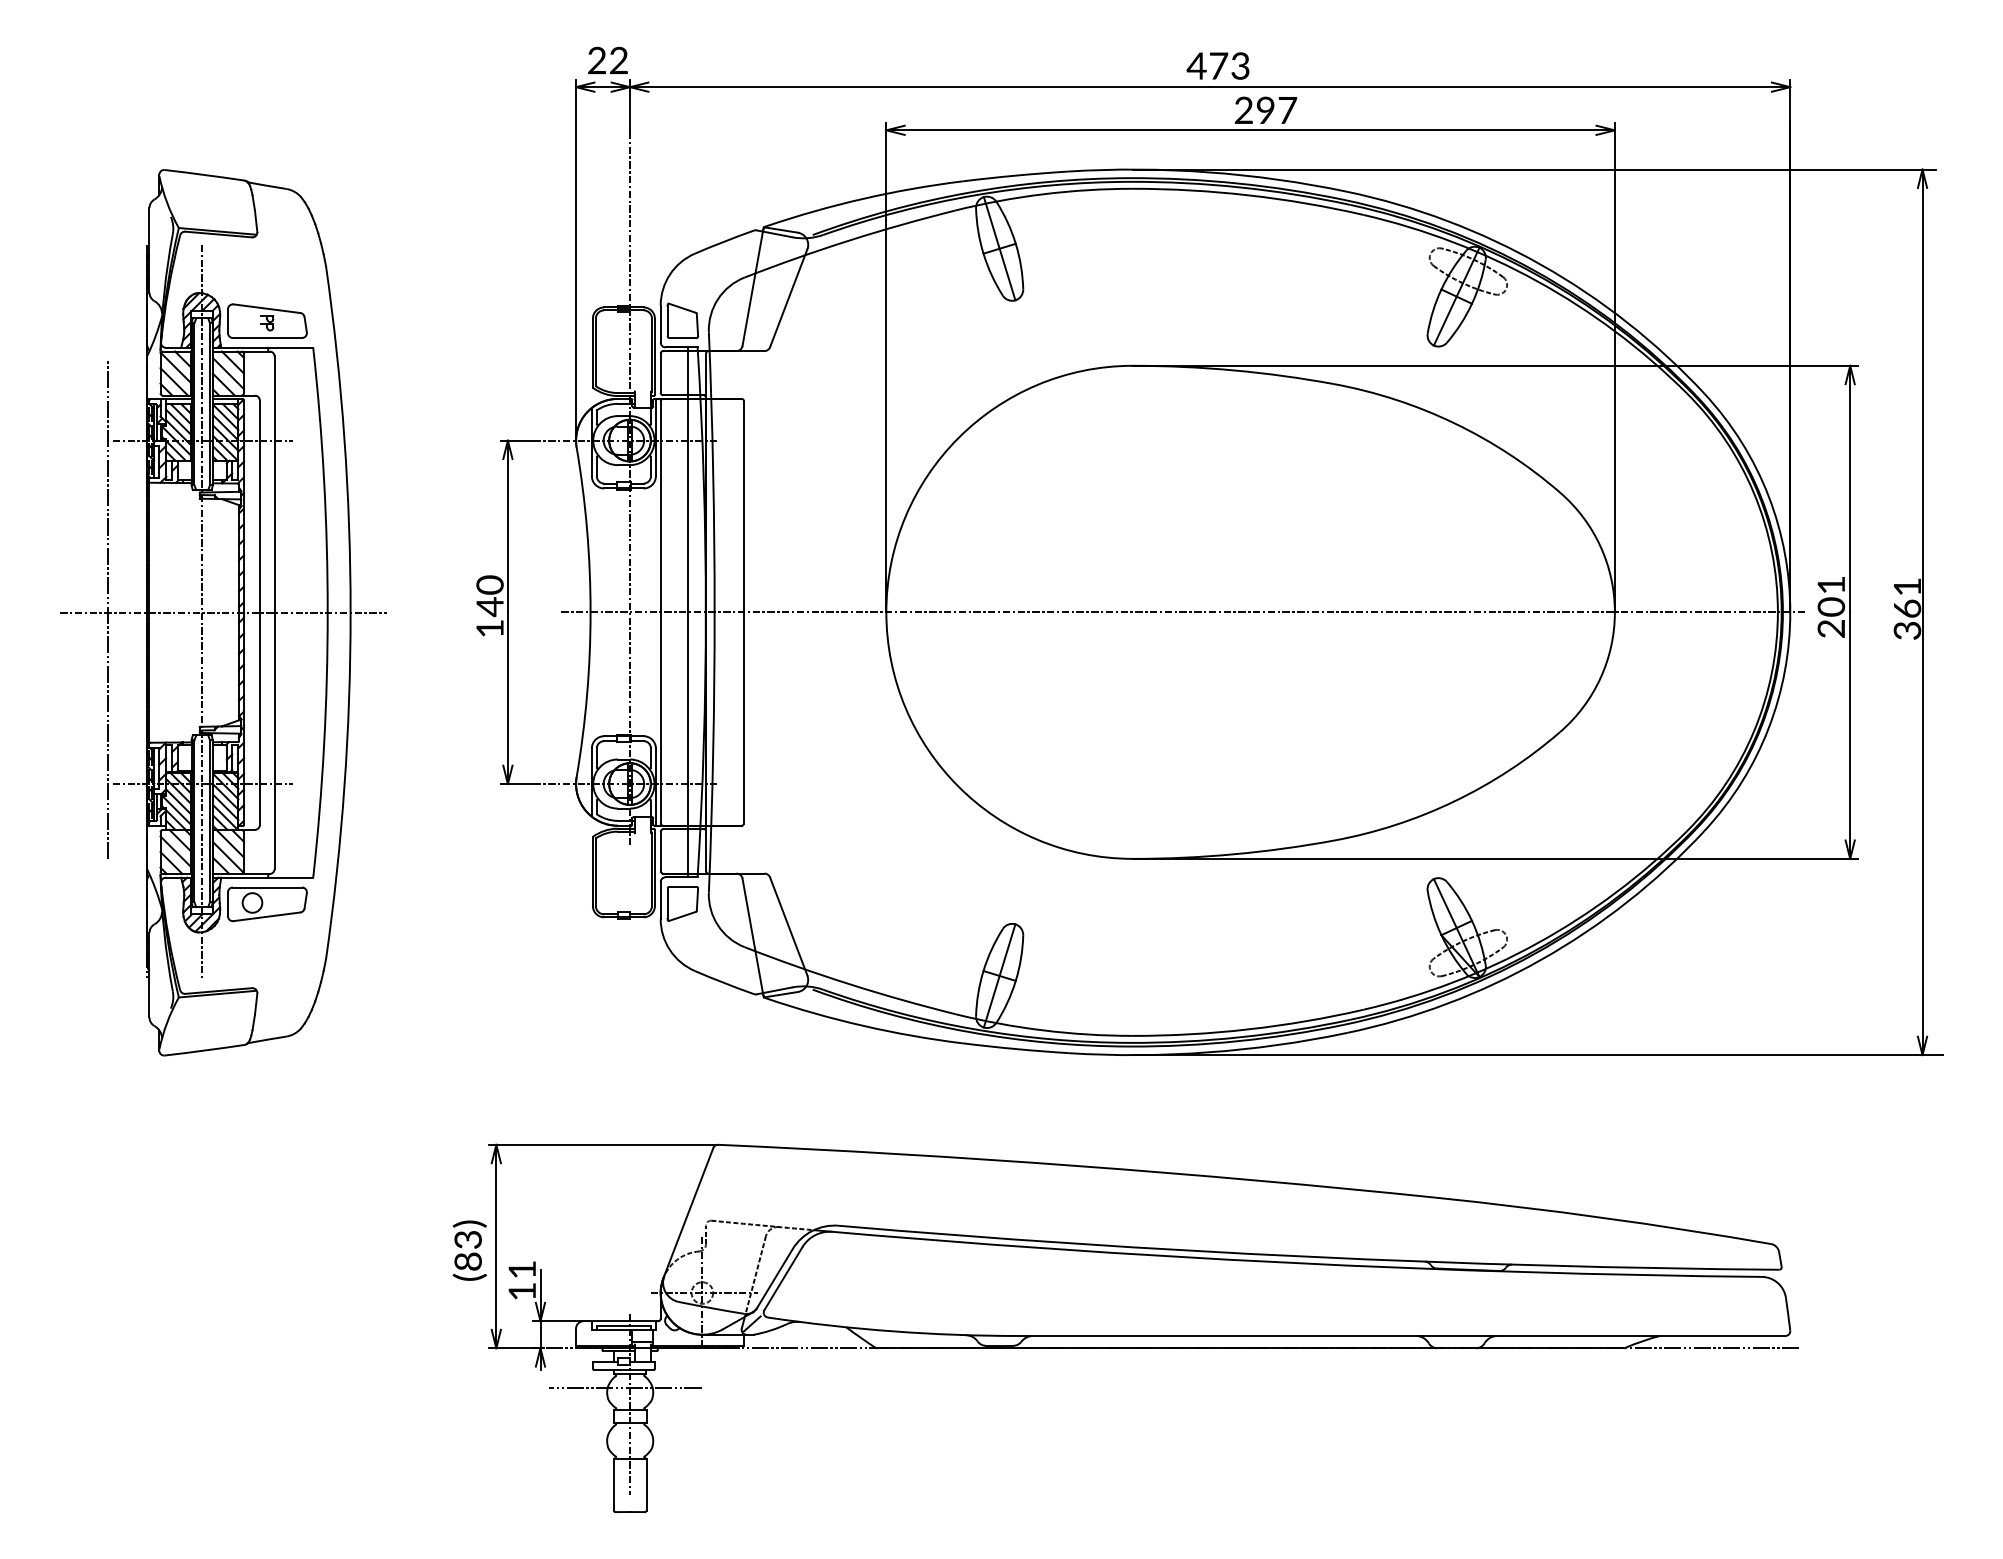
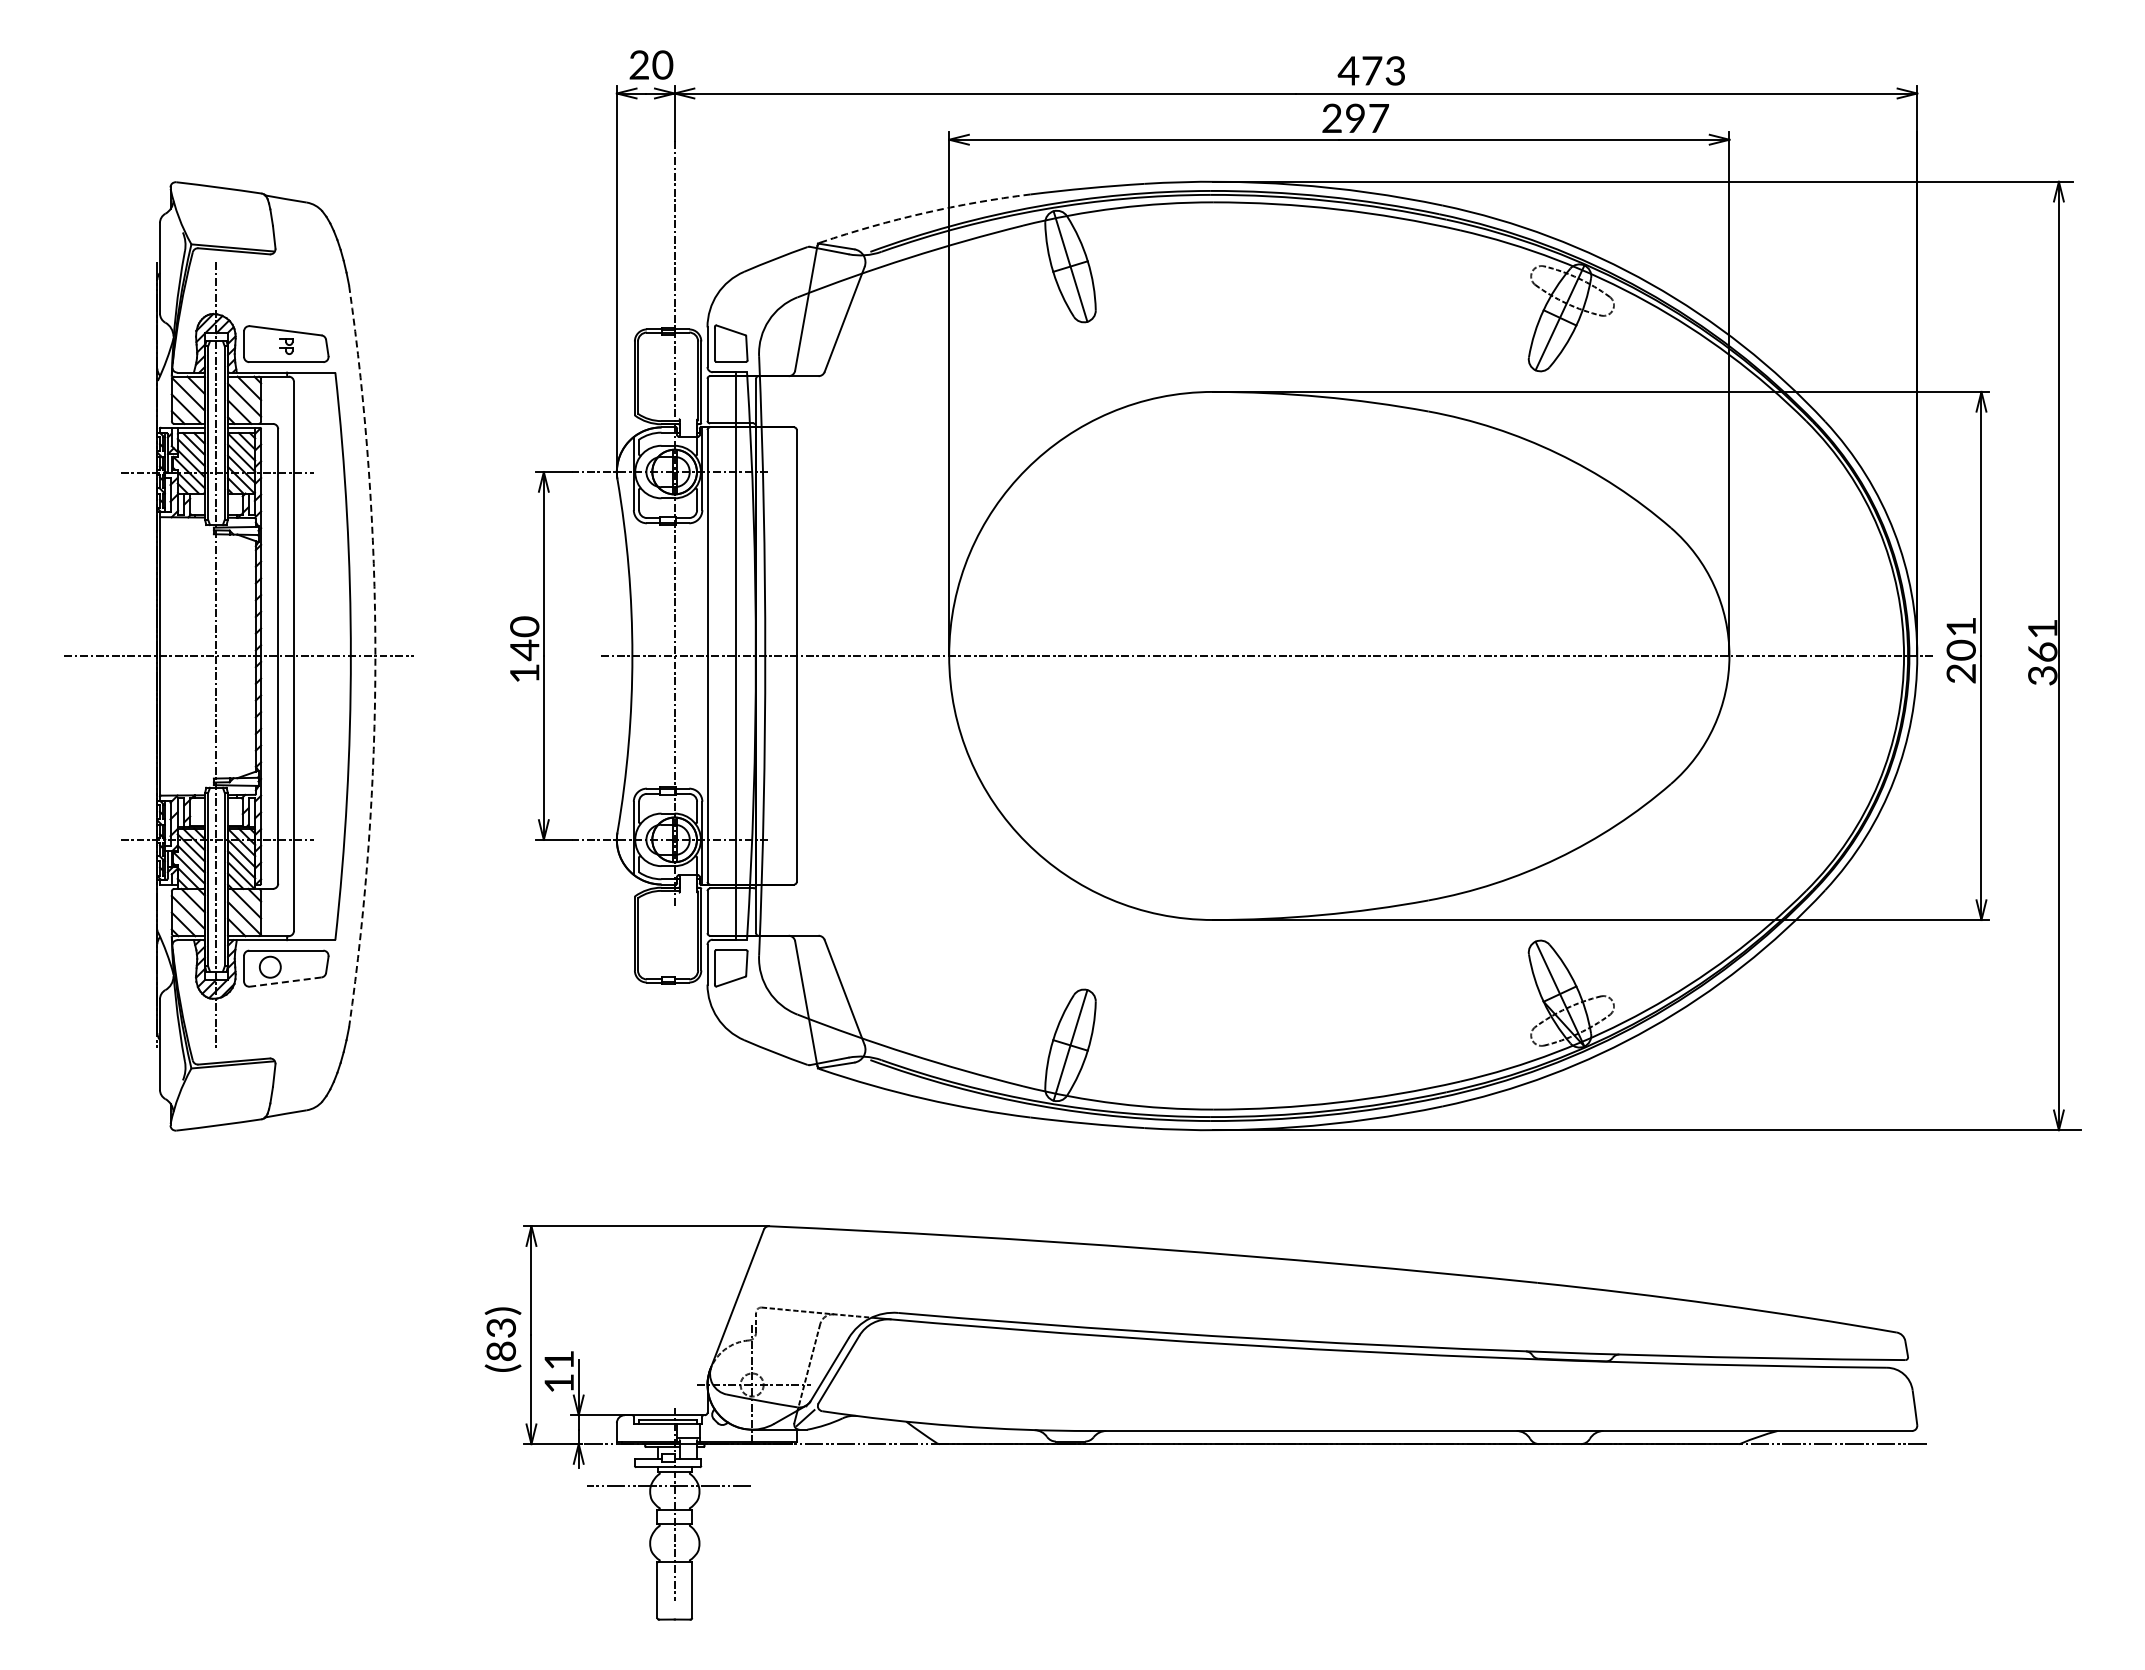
text: (618, 60) -> (662, 64), 22 -> 20
text: (1217, 65) -> (1370, 70), moved
arc: (863, 199) -> (924, 213), solid -> dashed
line: (107, 609) -> (115, 652), removed
arc: (350, 612) -> (375, 656), solid -> dashed
line: (266, 917) -> (285, 982), solid -> dashed

